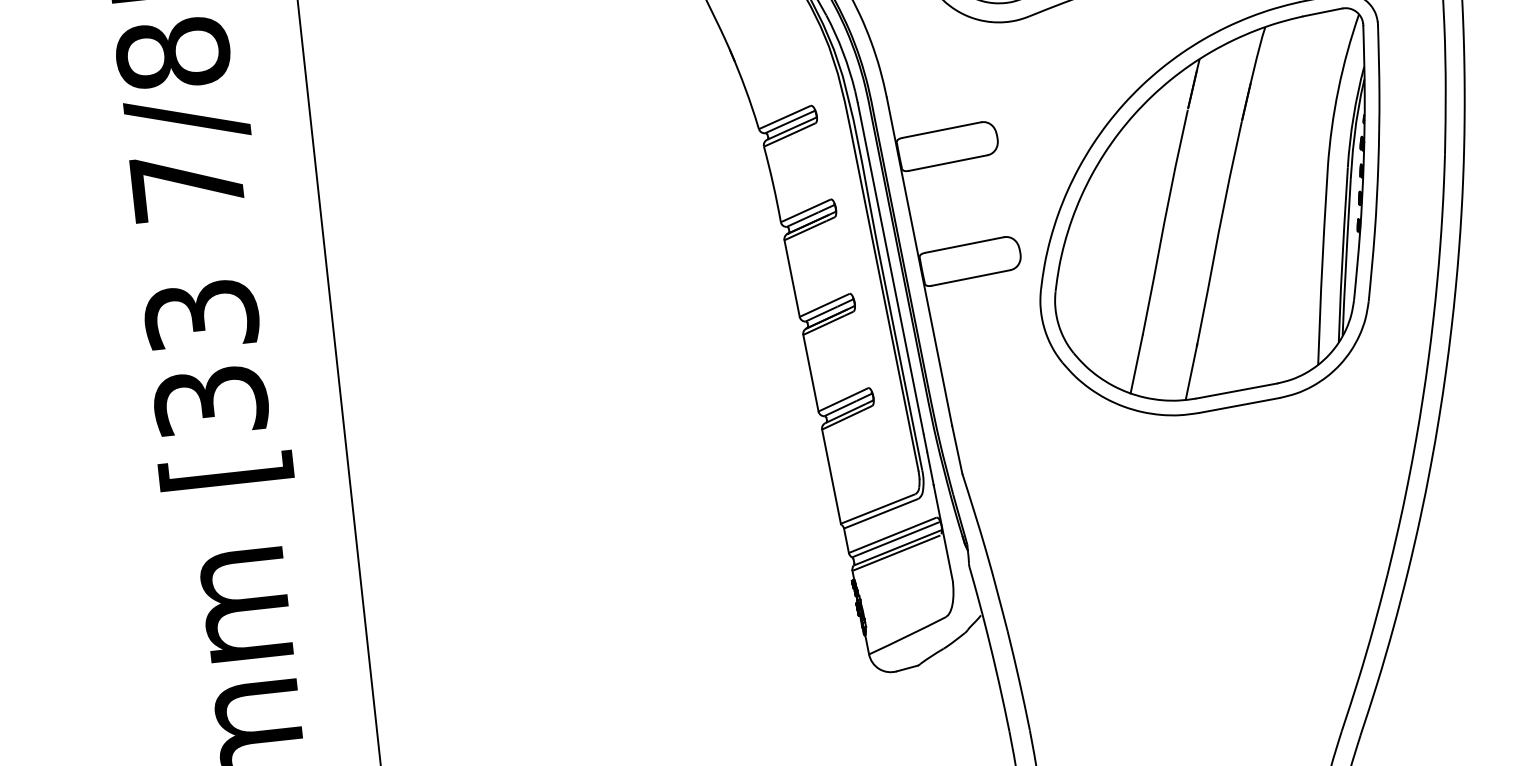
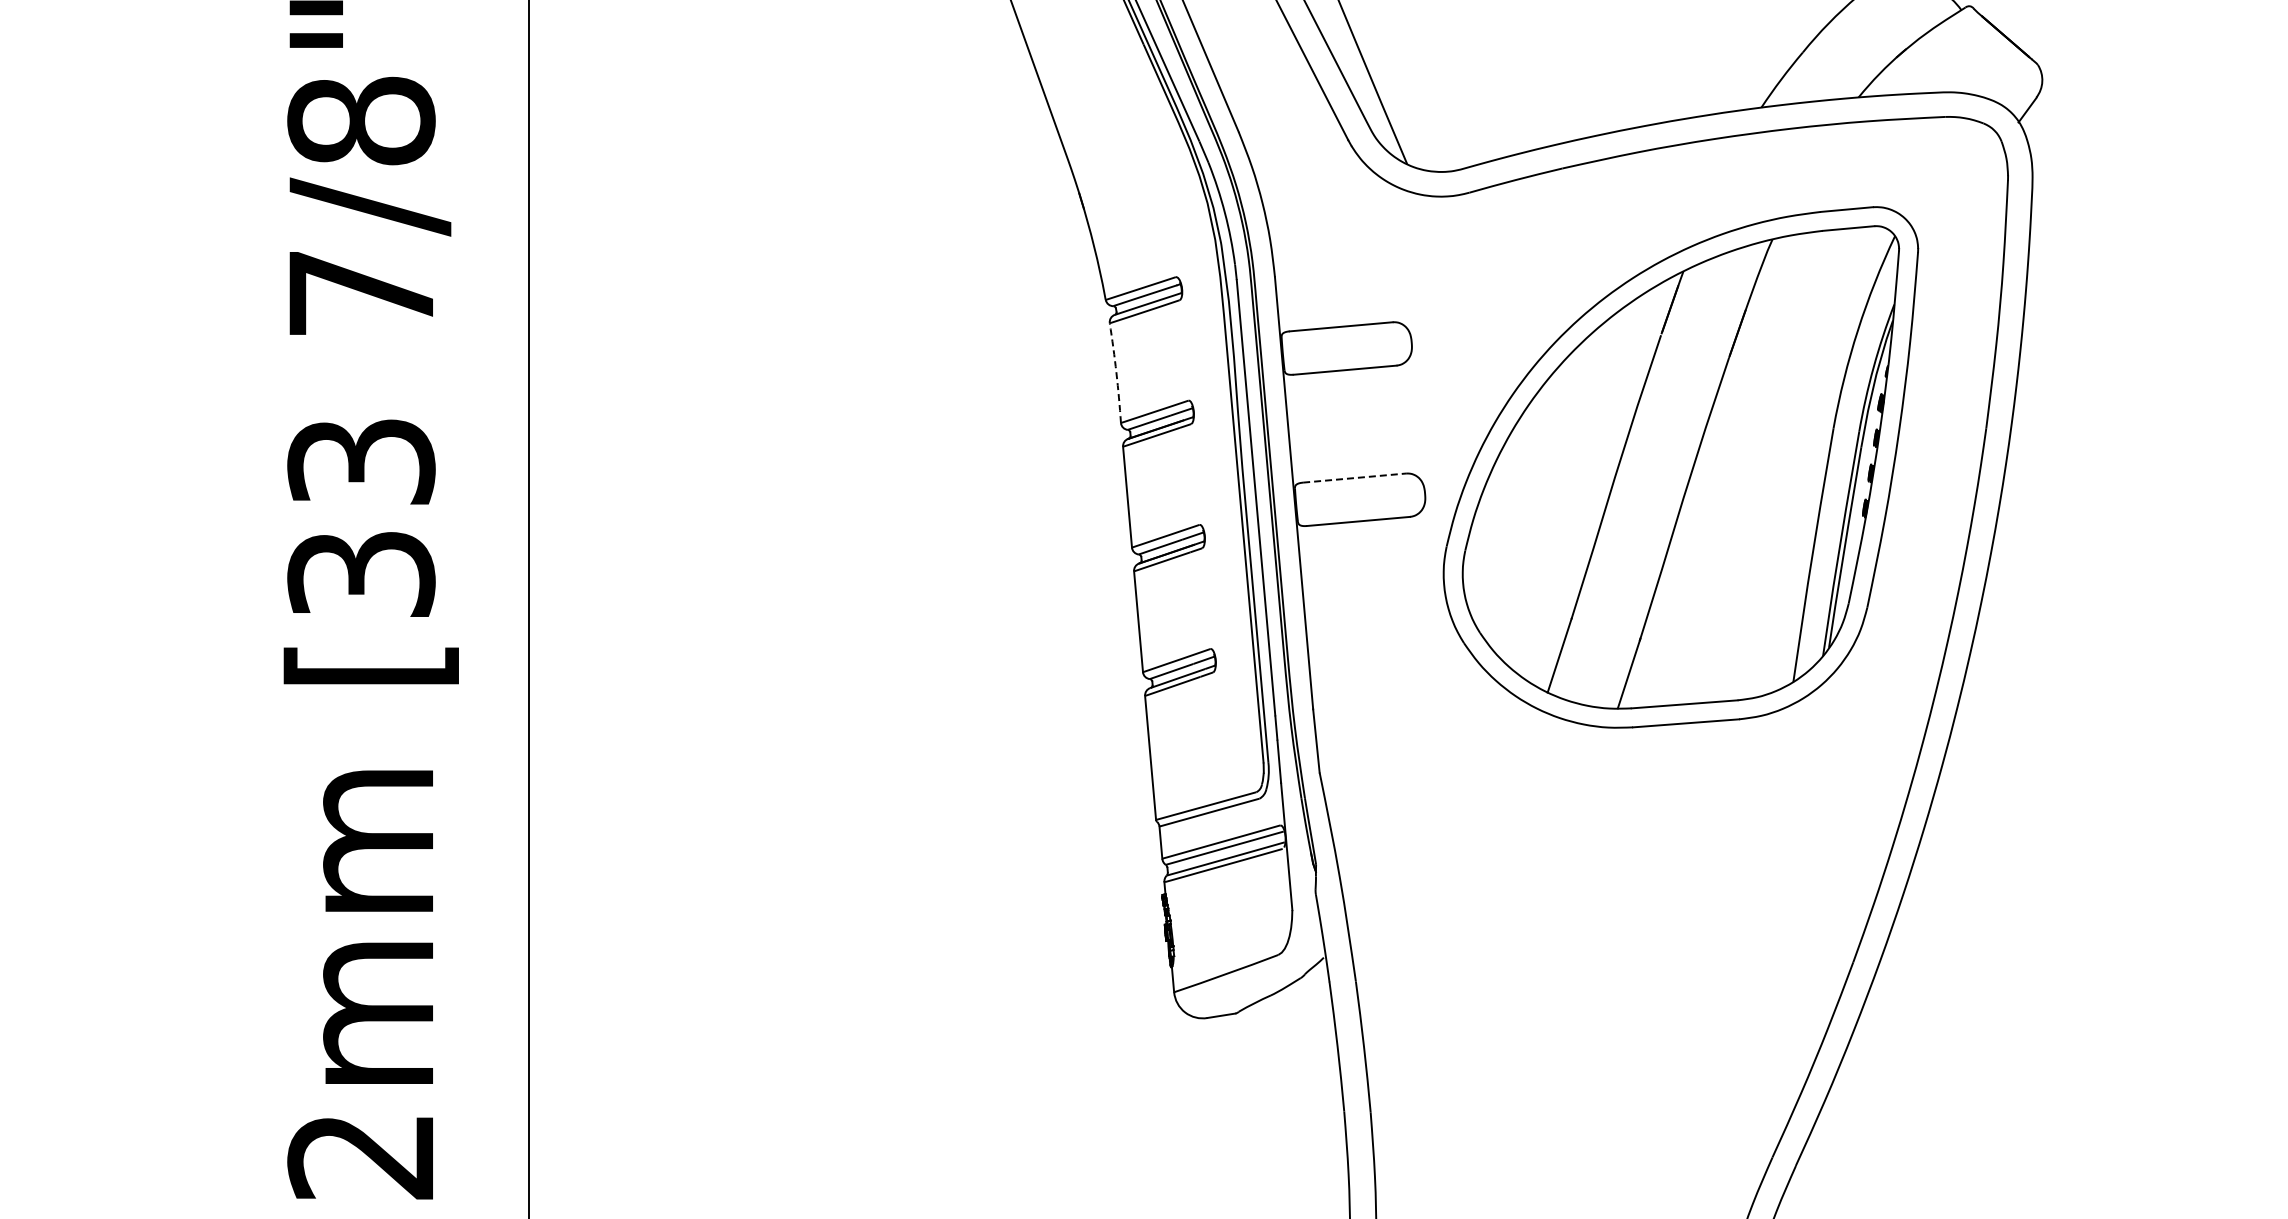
arc: (773, 183) -> (1116, 372), solid -> dashed
line: (964, 245) -> (1354, 478), solid -> dashed

